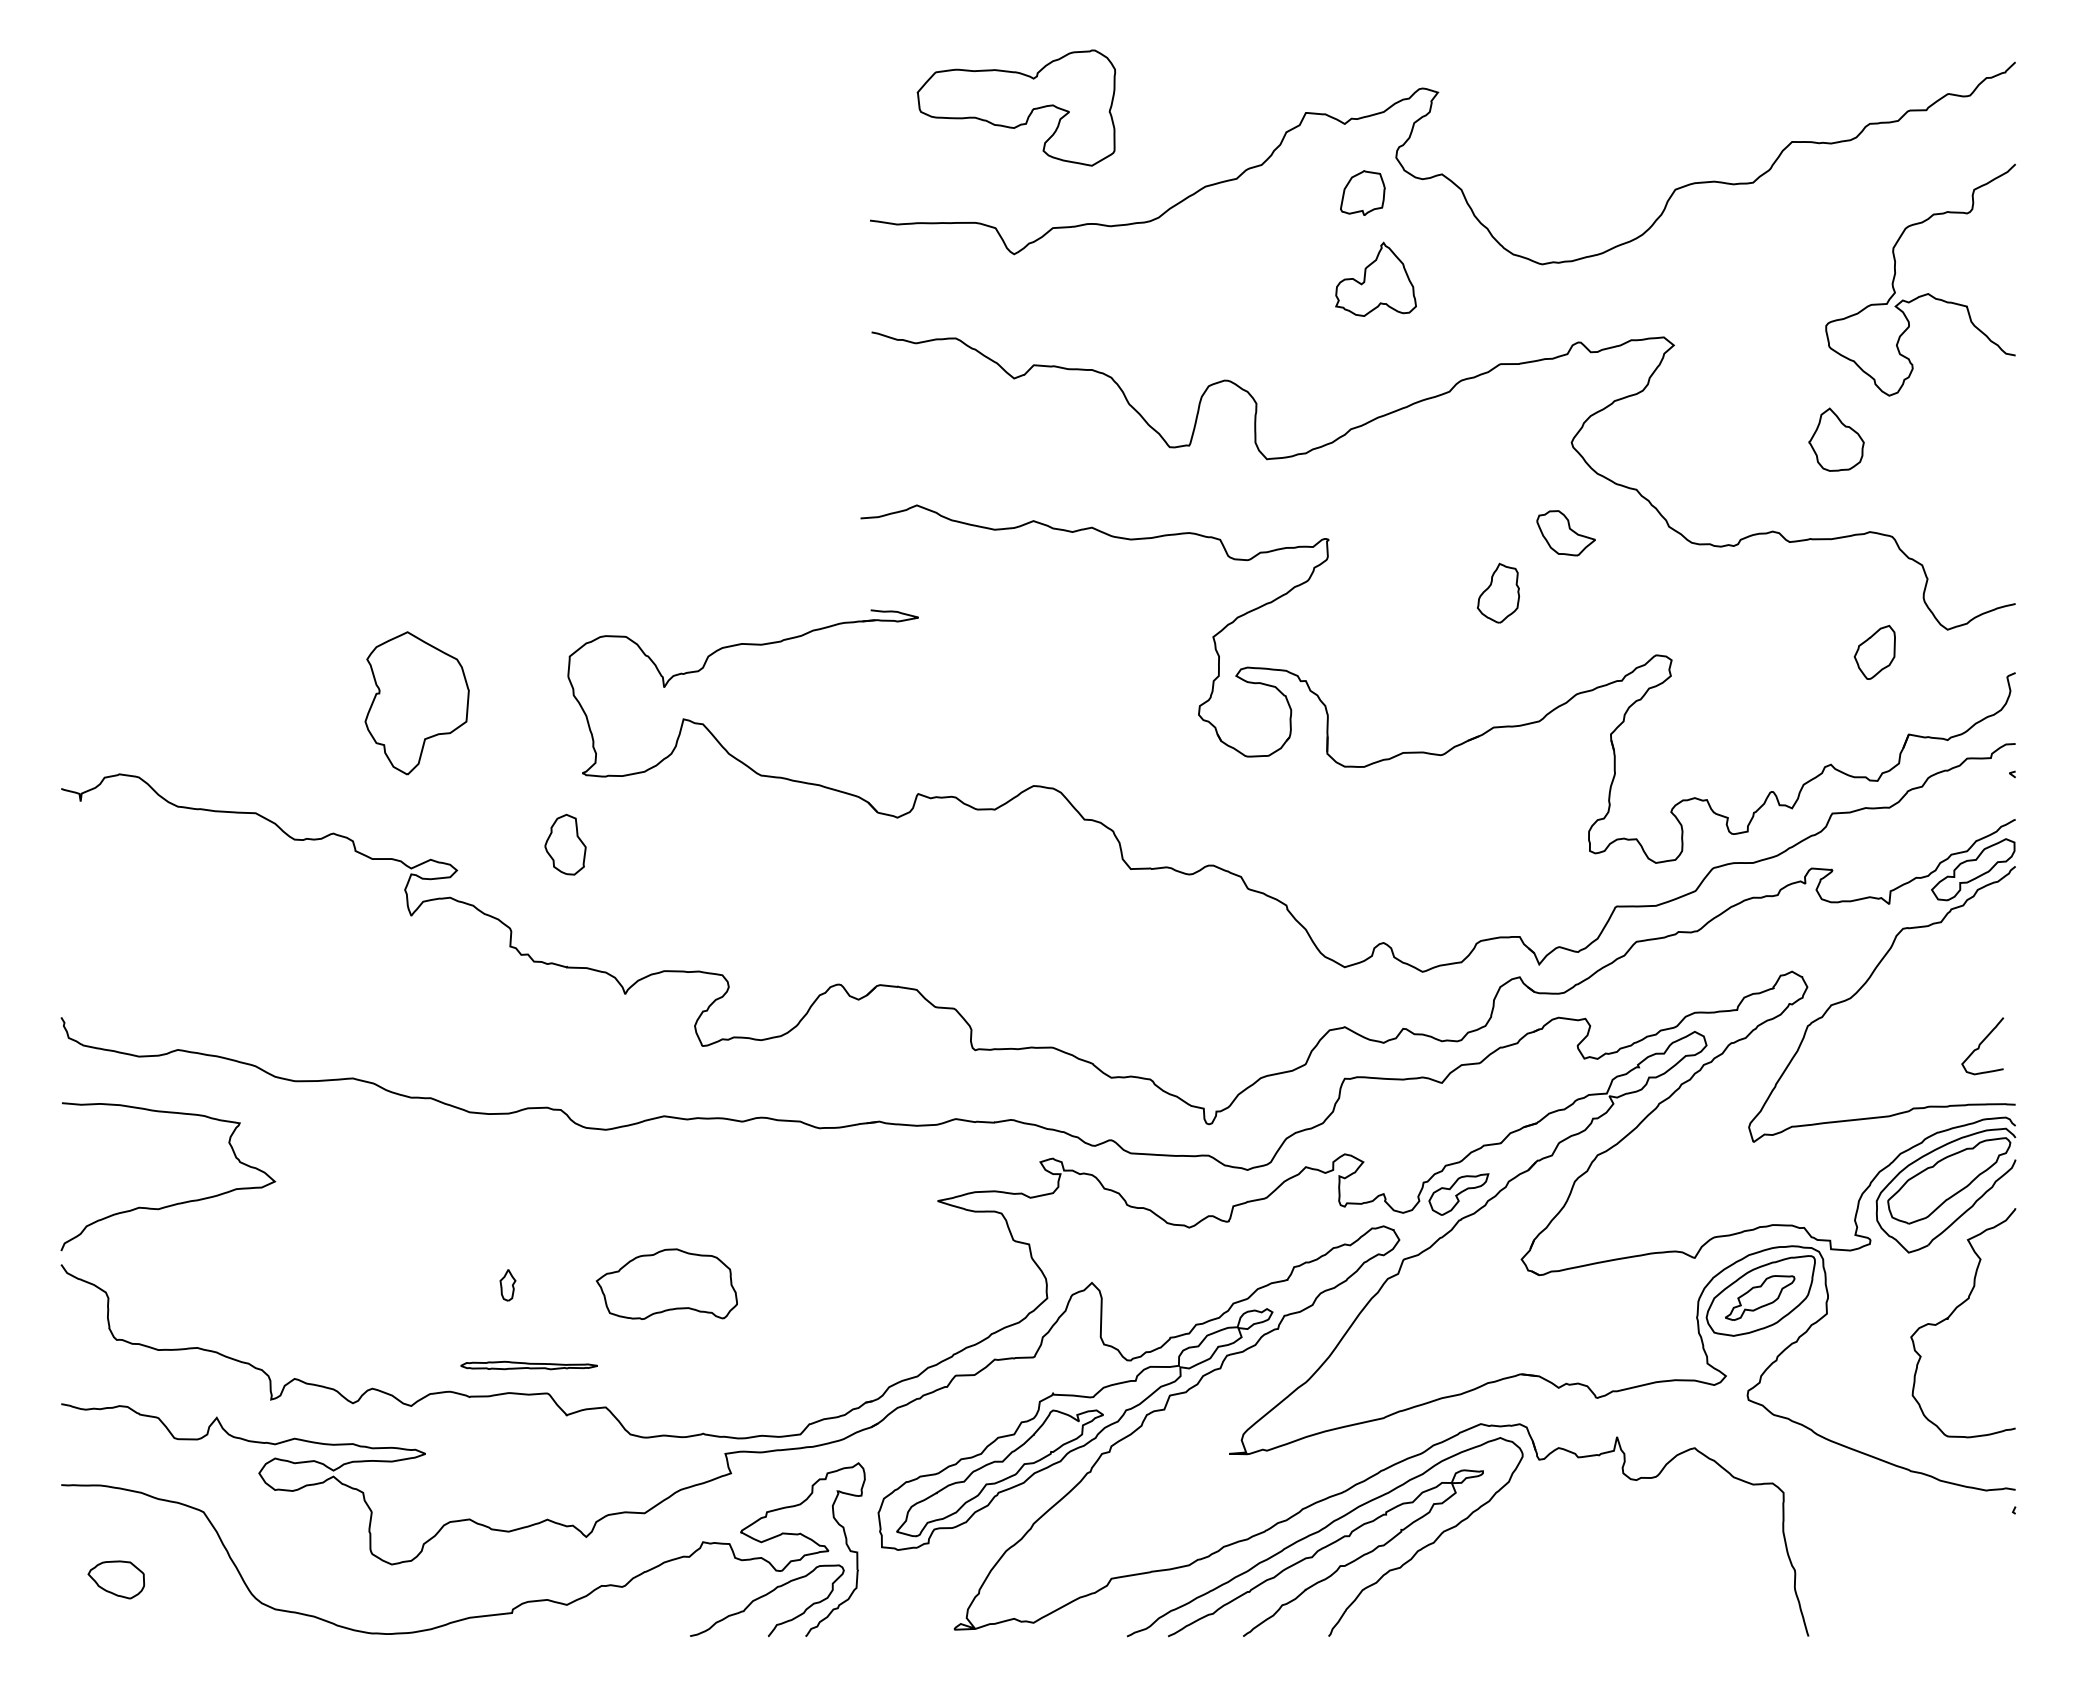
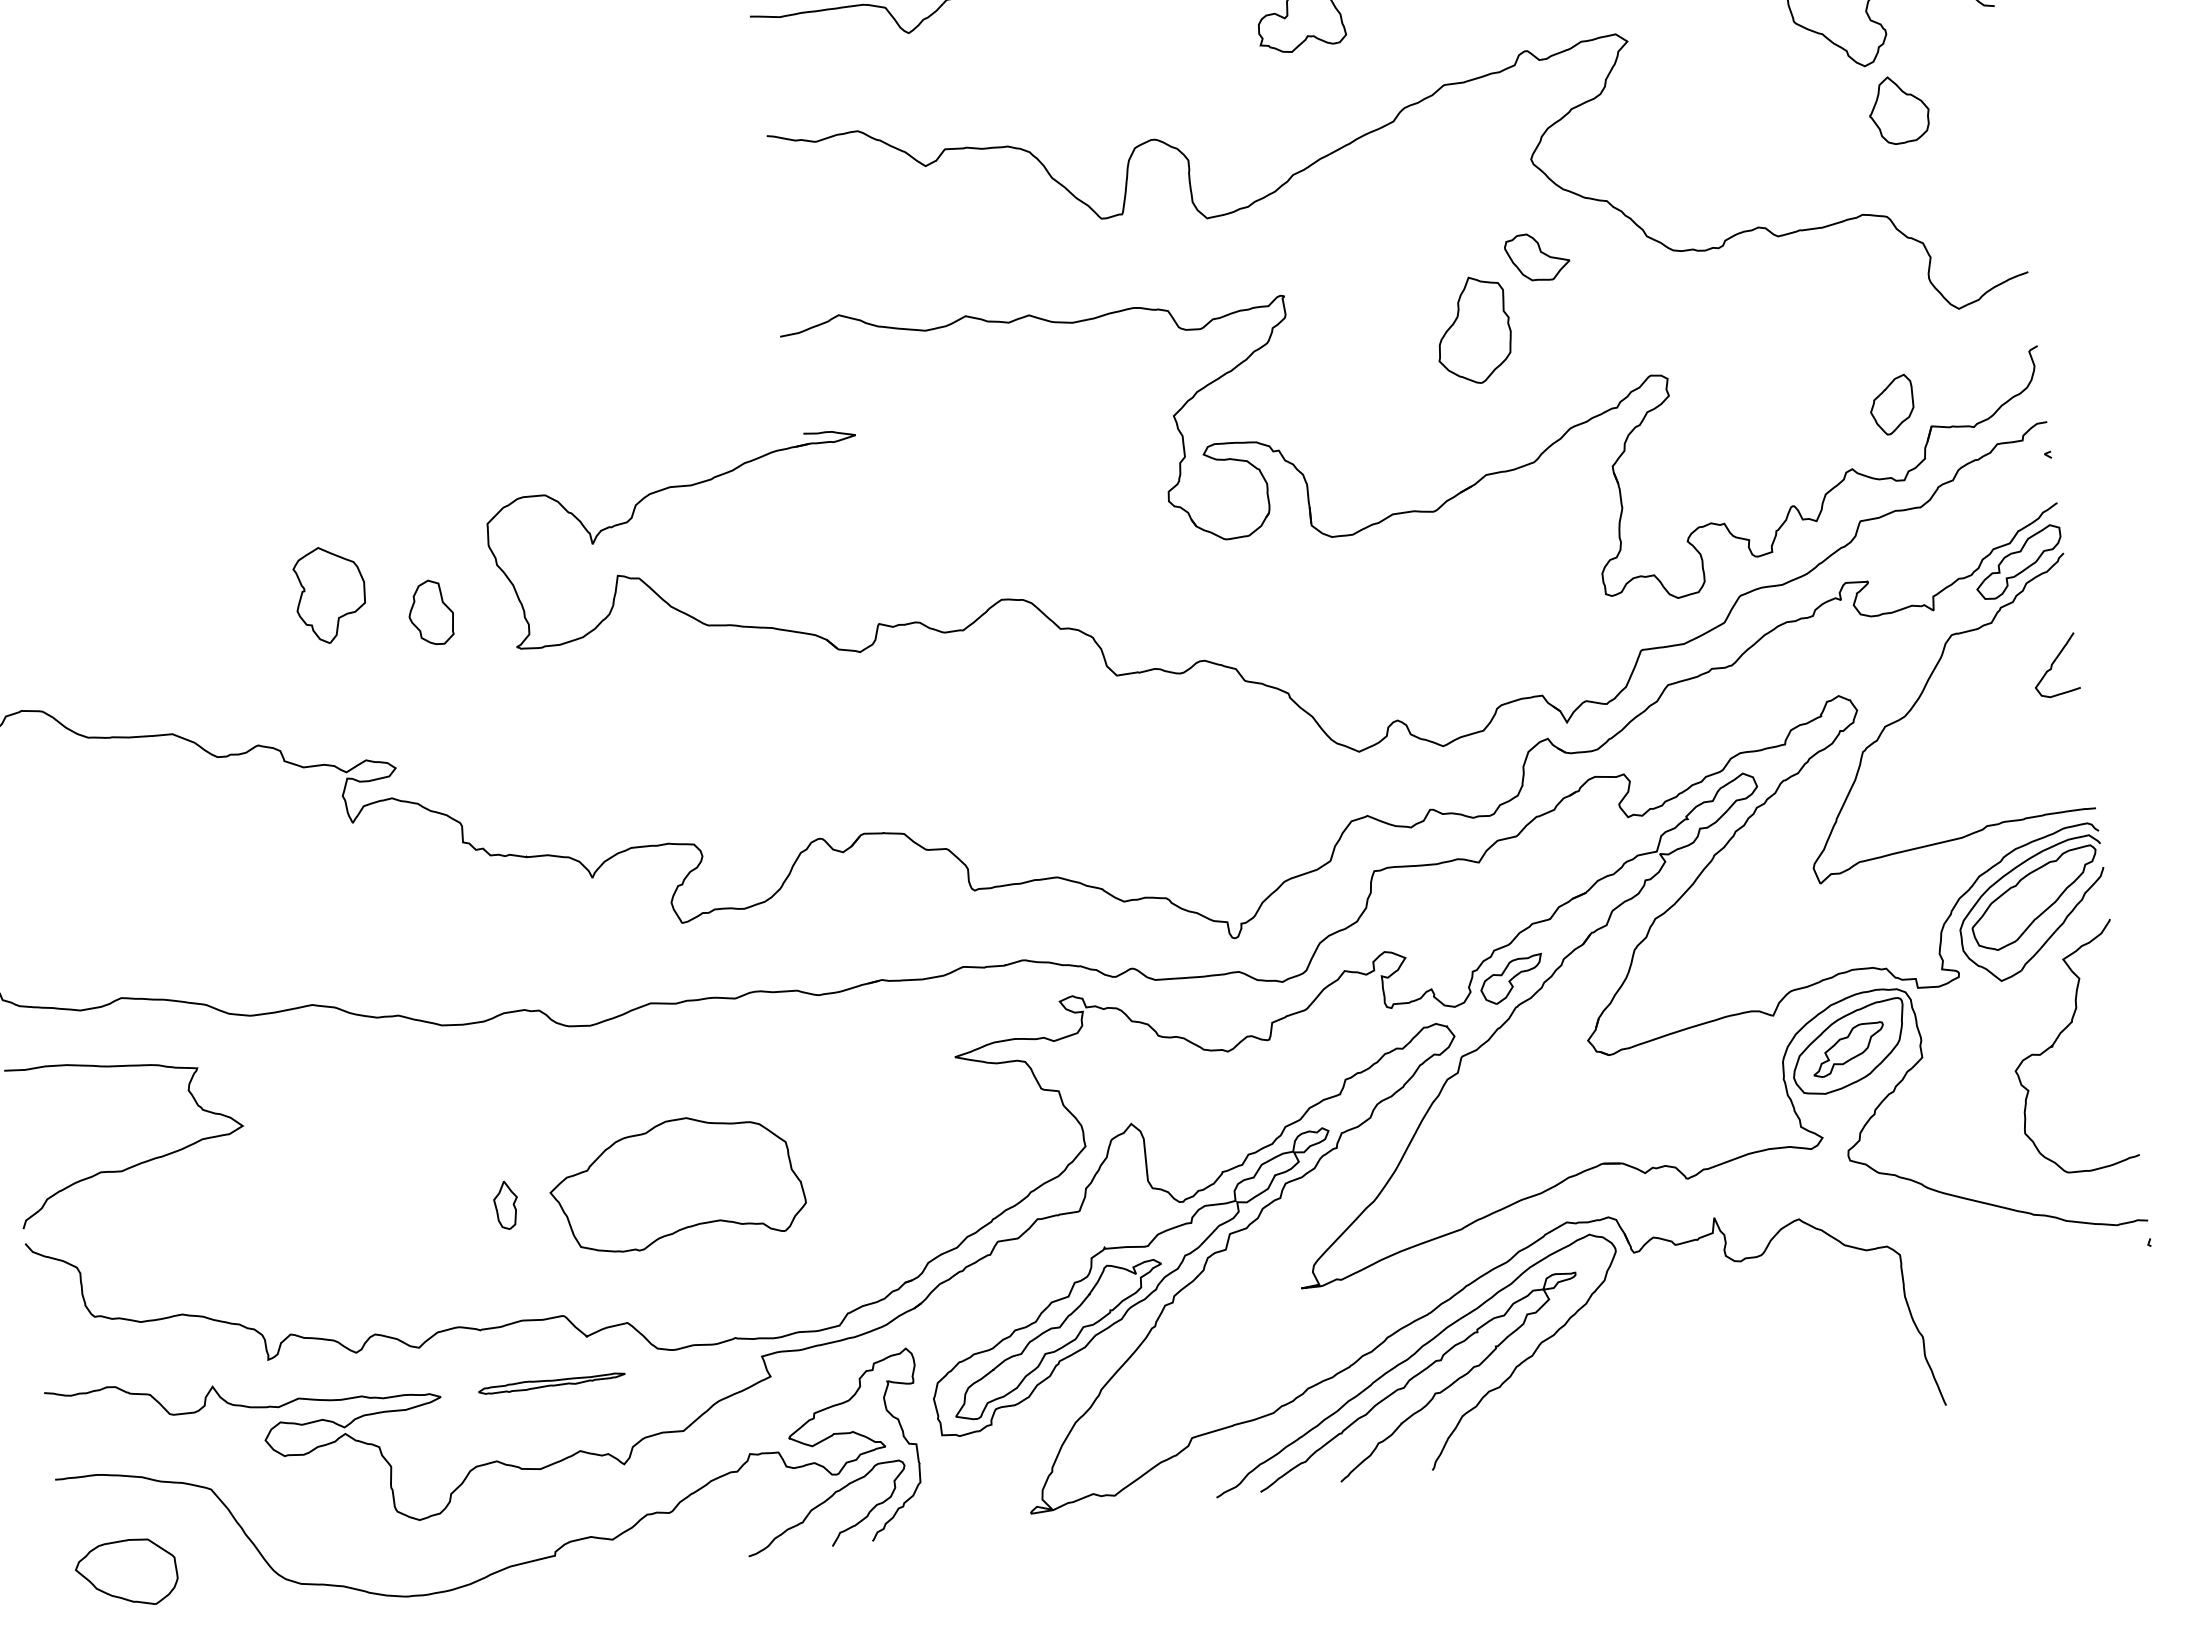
part: (1836, 439) -> (1898, 109), moved
part: (1498, 593) -> (1473, 330), size x1.67
part: (1874, 651) -> (1891, 404), moved
part: (417, 703) -> (330, 594), size x0.62
part: (565, 844) -> (430, 612), moved
curve: (1980, 1046) -> (2052, 666), moved
part: (666, 1284) -> (675, 1183), size x1.67
part: (507, 1285) -> (505, 1205), size x1.43
part: (528, 1365) -> (551, 1382), moved
part: (116, 1579) -> (127, 1573), size x1.67

